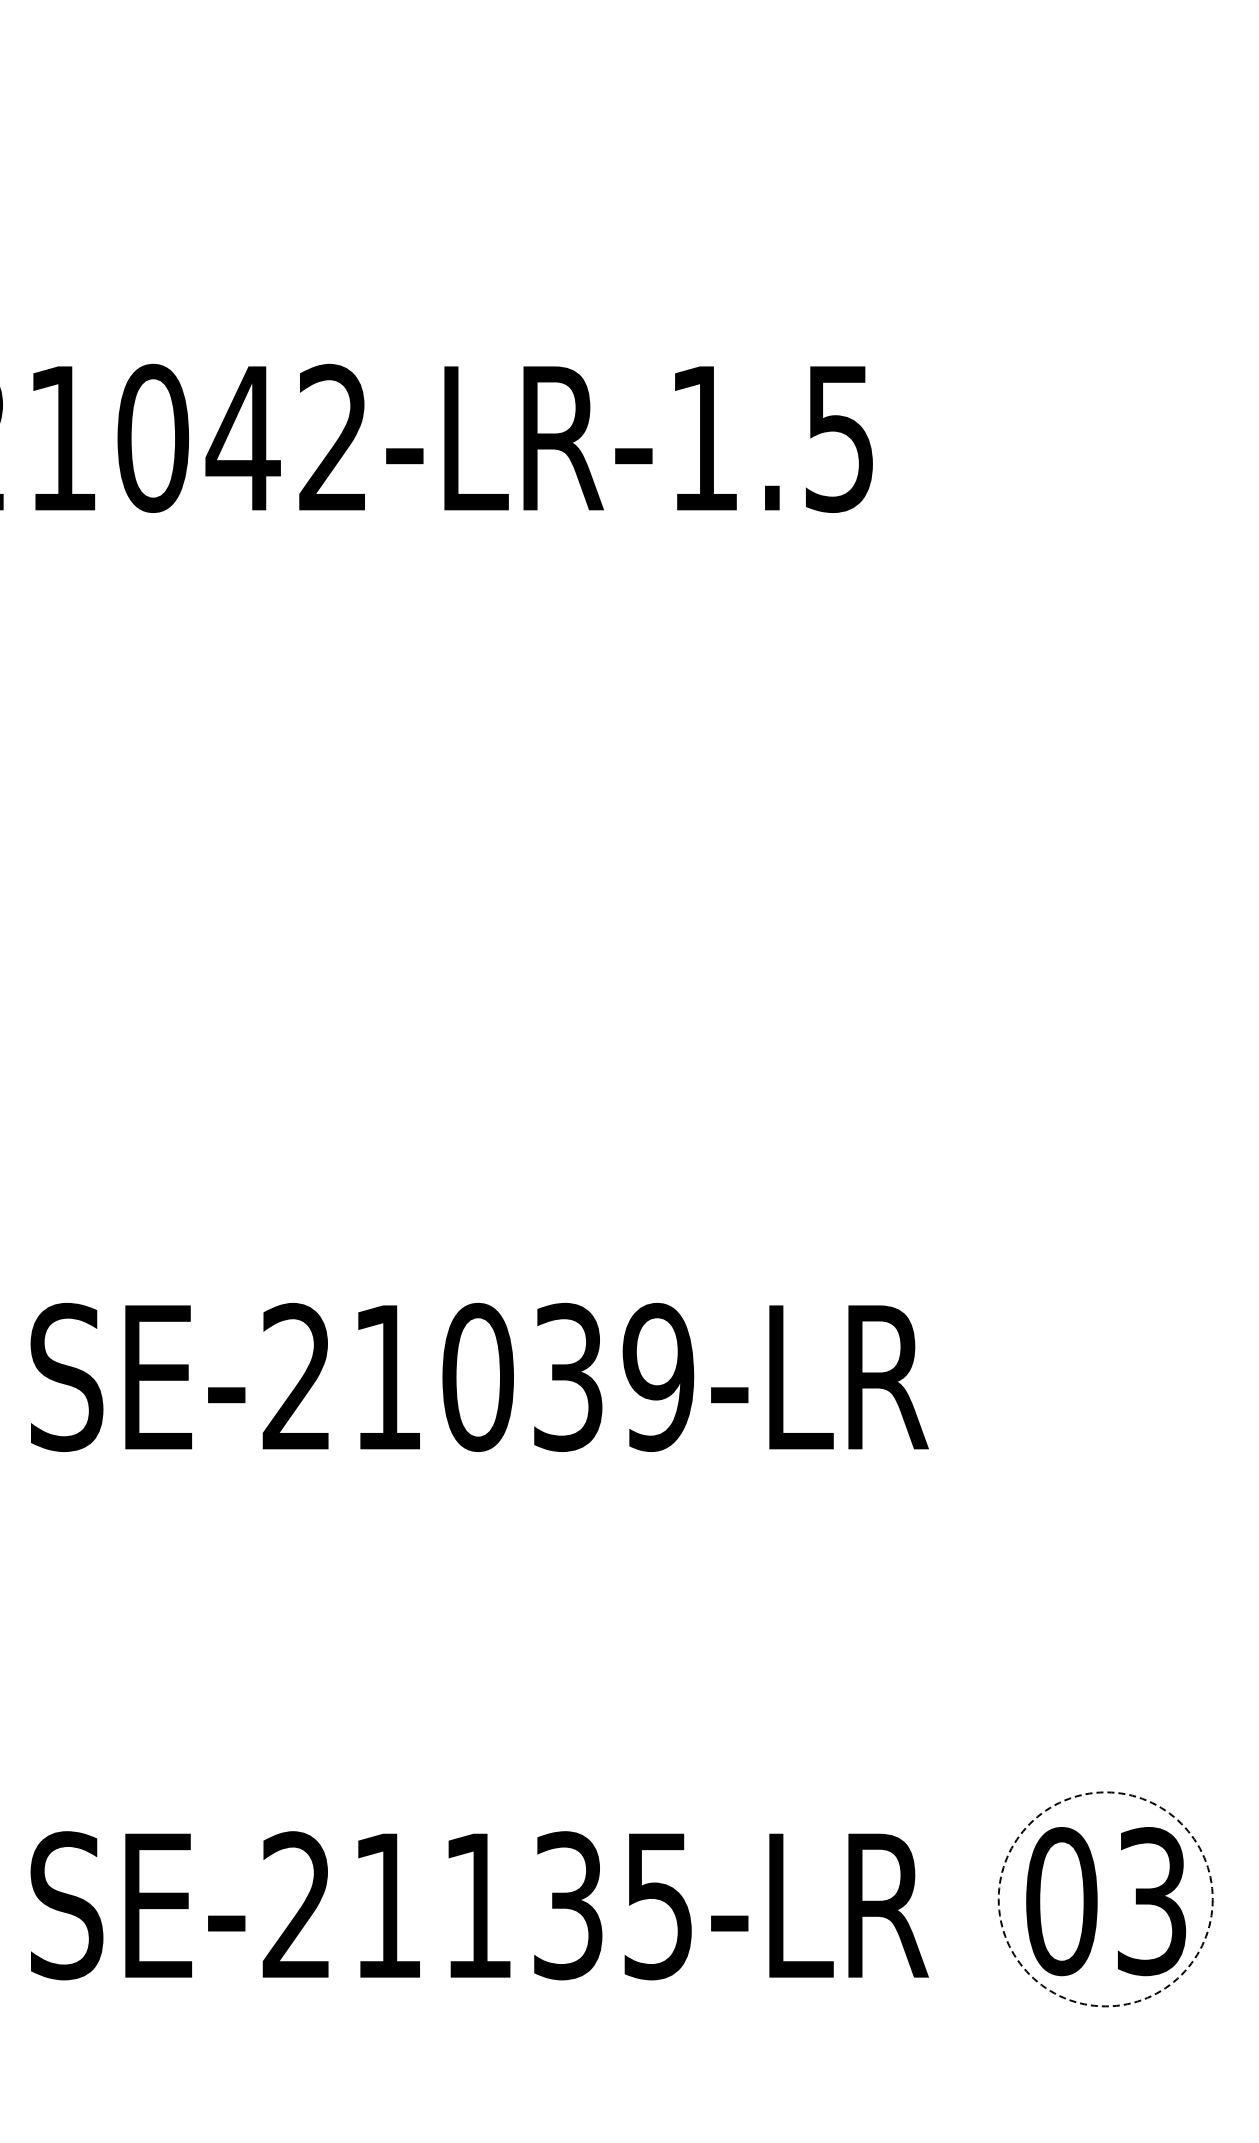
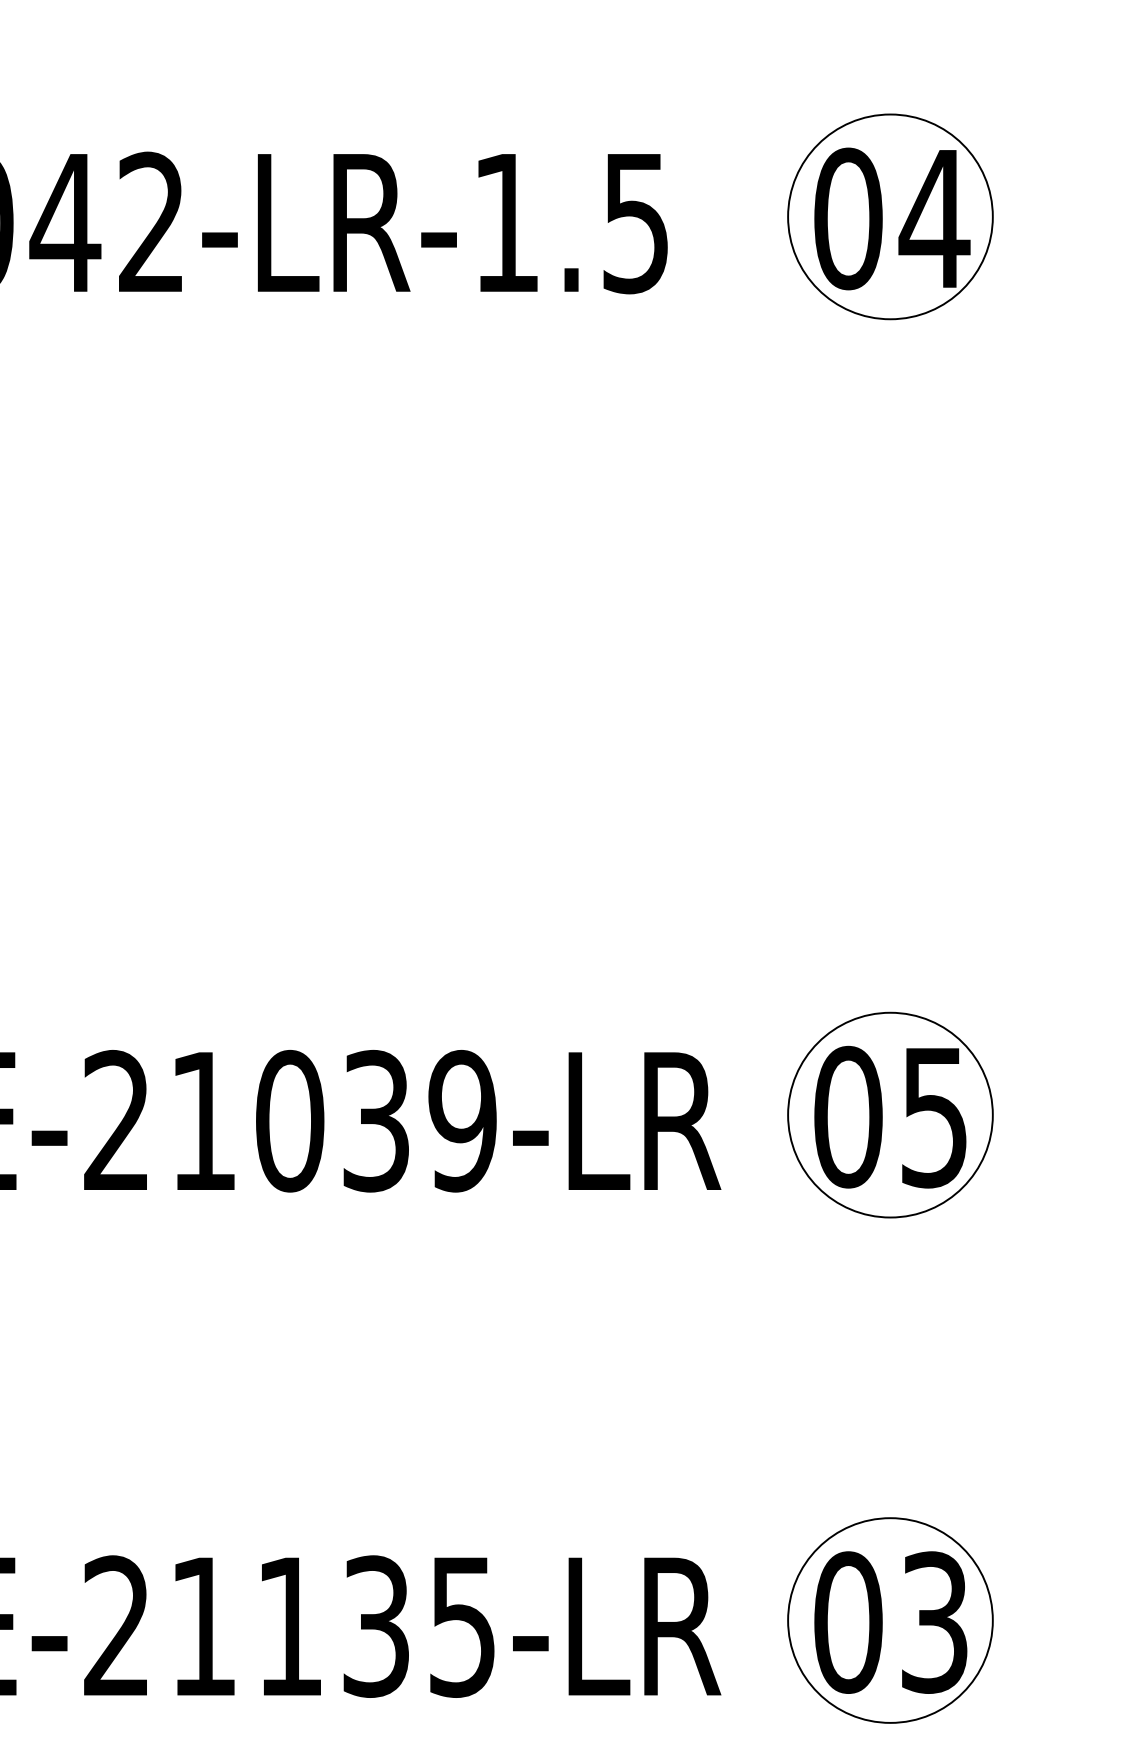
part: (1105, 431) -> (890, 216), added
part: (1105, 1370) -> (890, 1114), added
circle: (1105, 1899) -> (890, 1620), dashed -> solid

